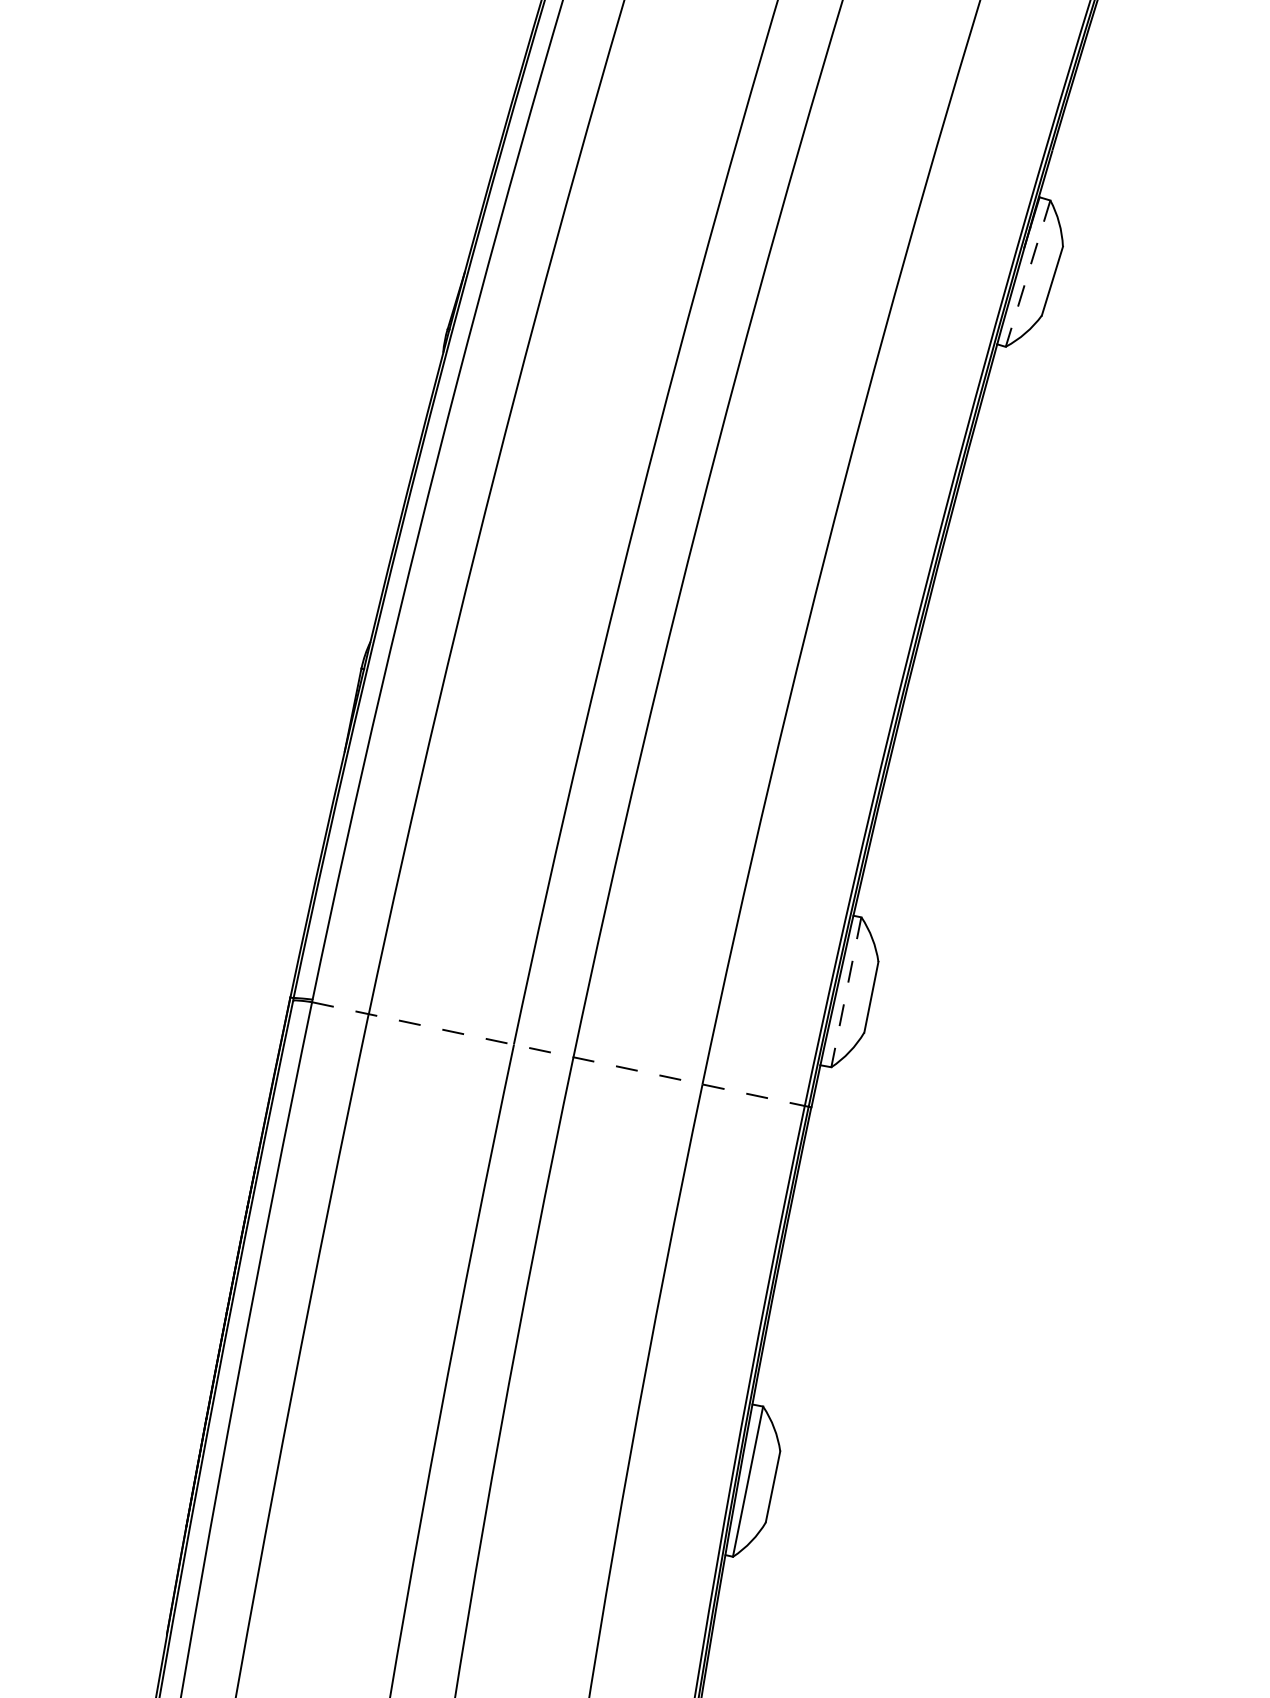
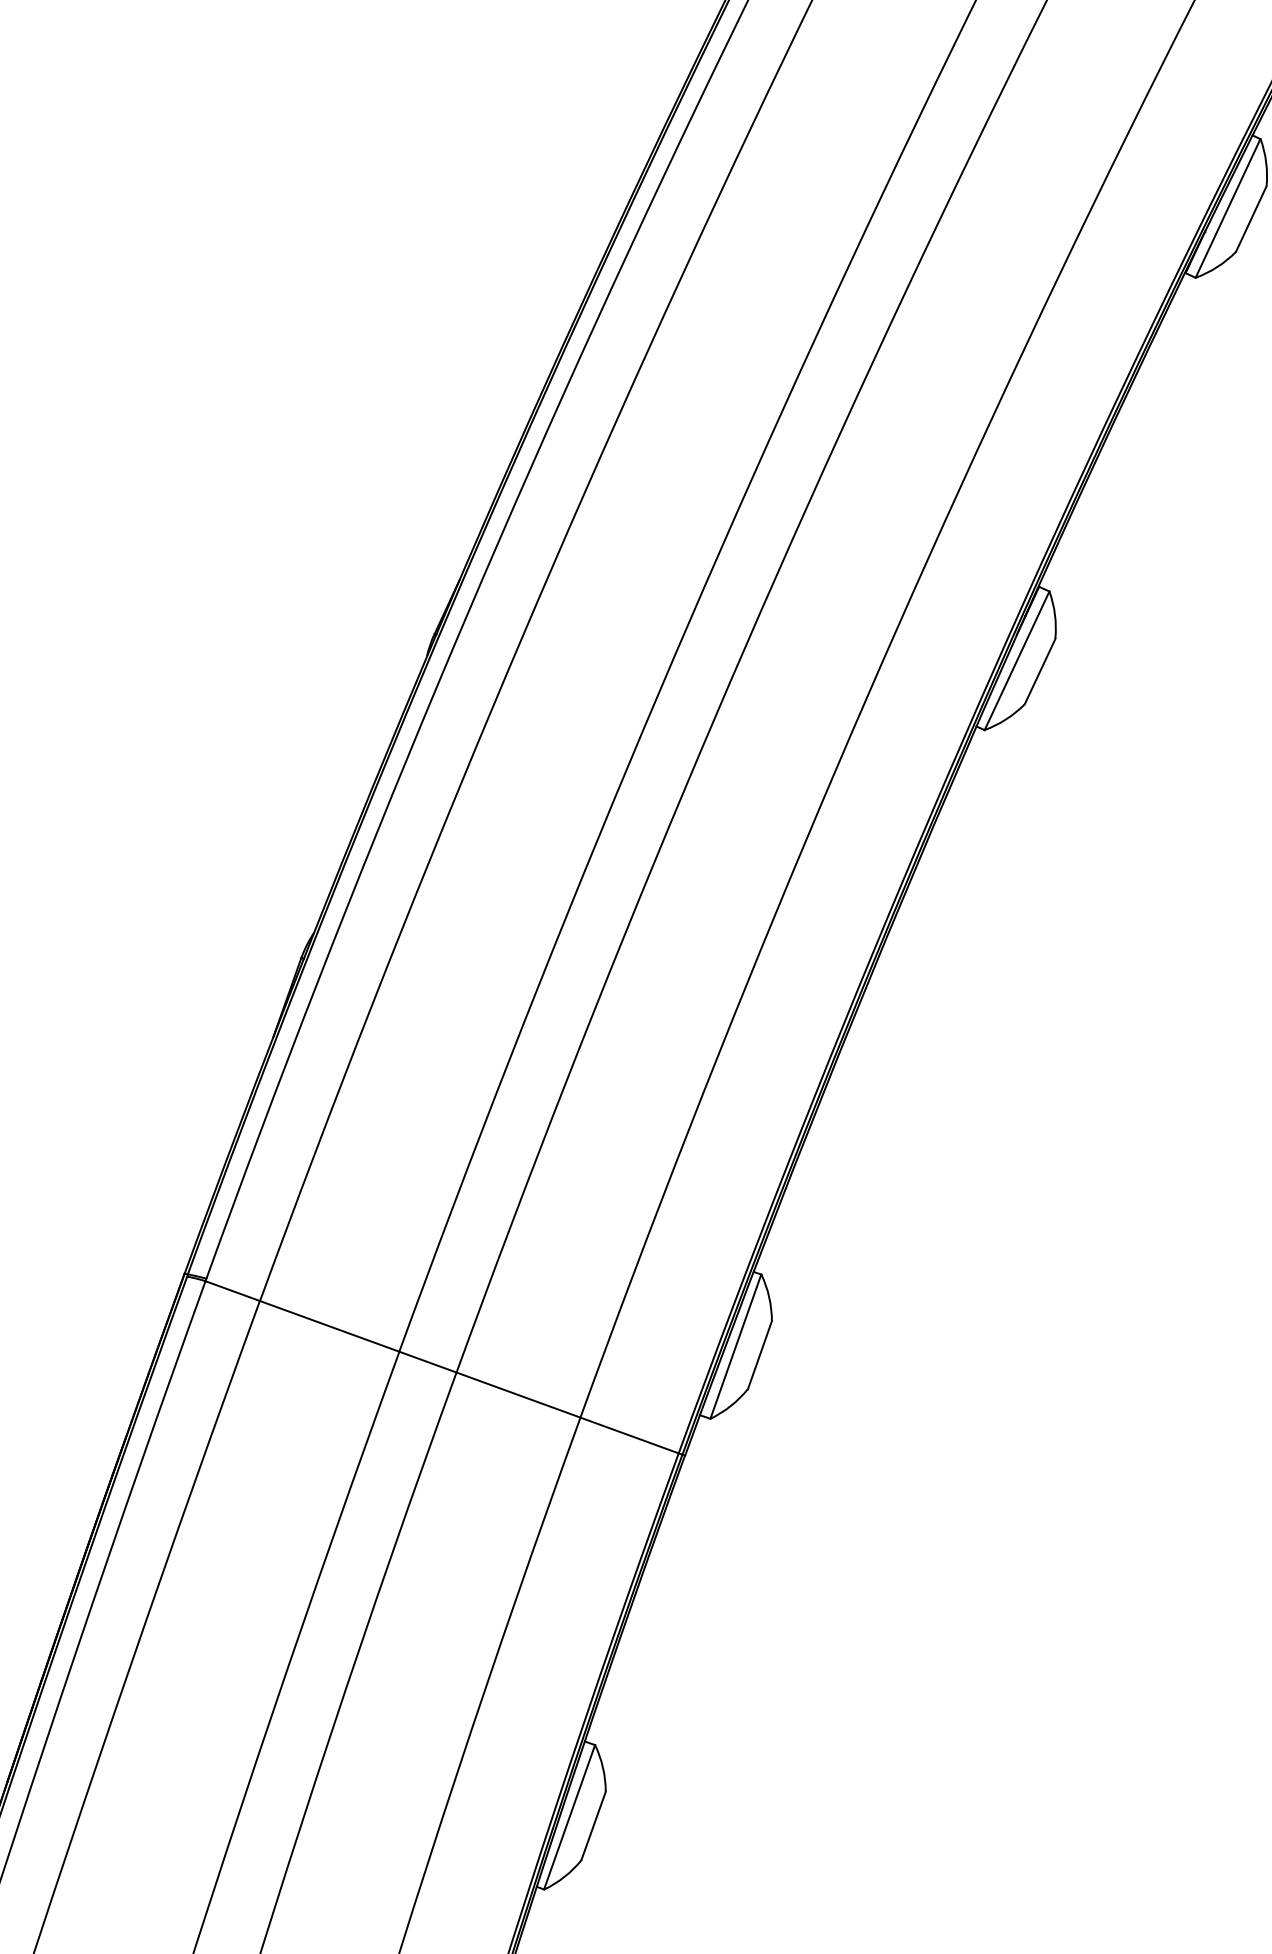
line: (1028, 273) -> (1017, 660), dashed -> solid
line: (846, 993) -> (735, 1347), dashed -> solid
line: (558, 1054) -> (442, 1367), dashed -> solid

